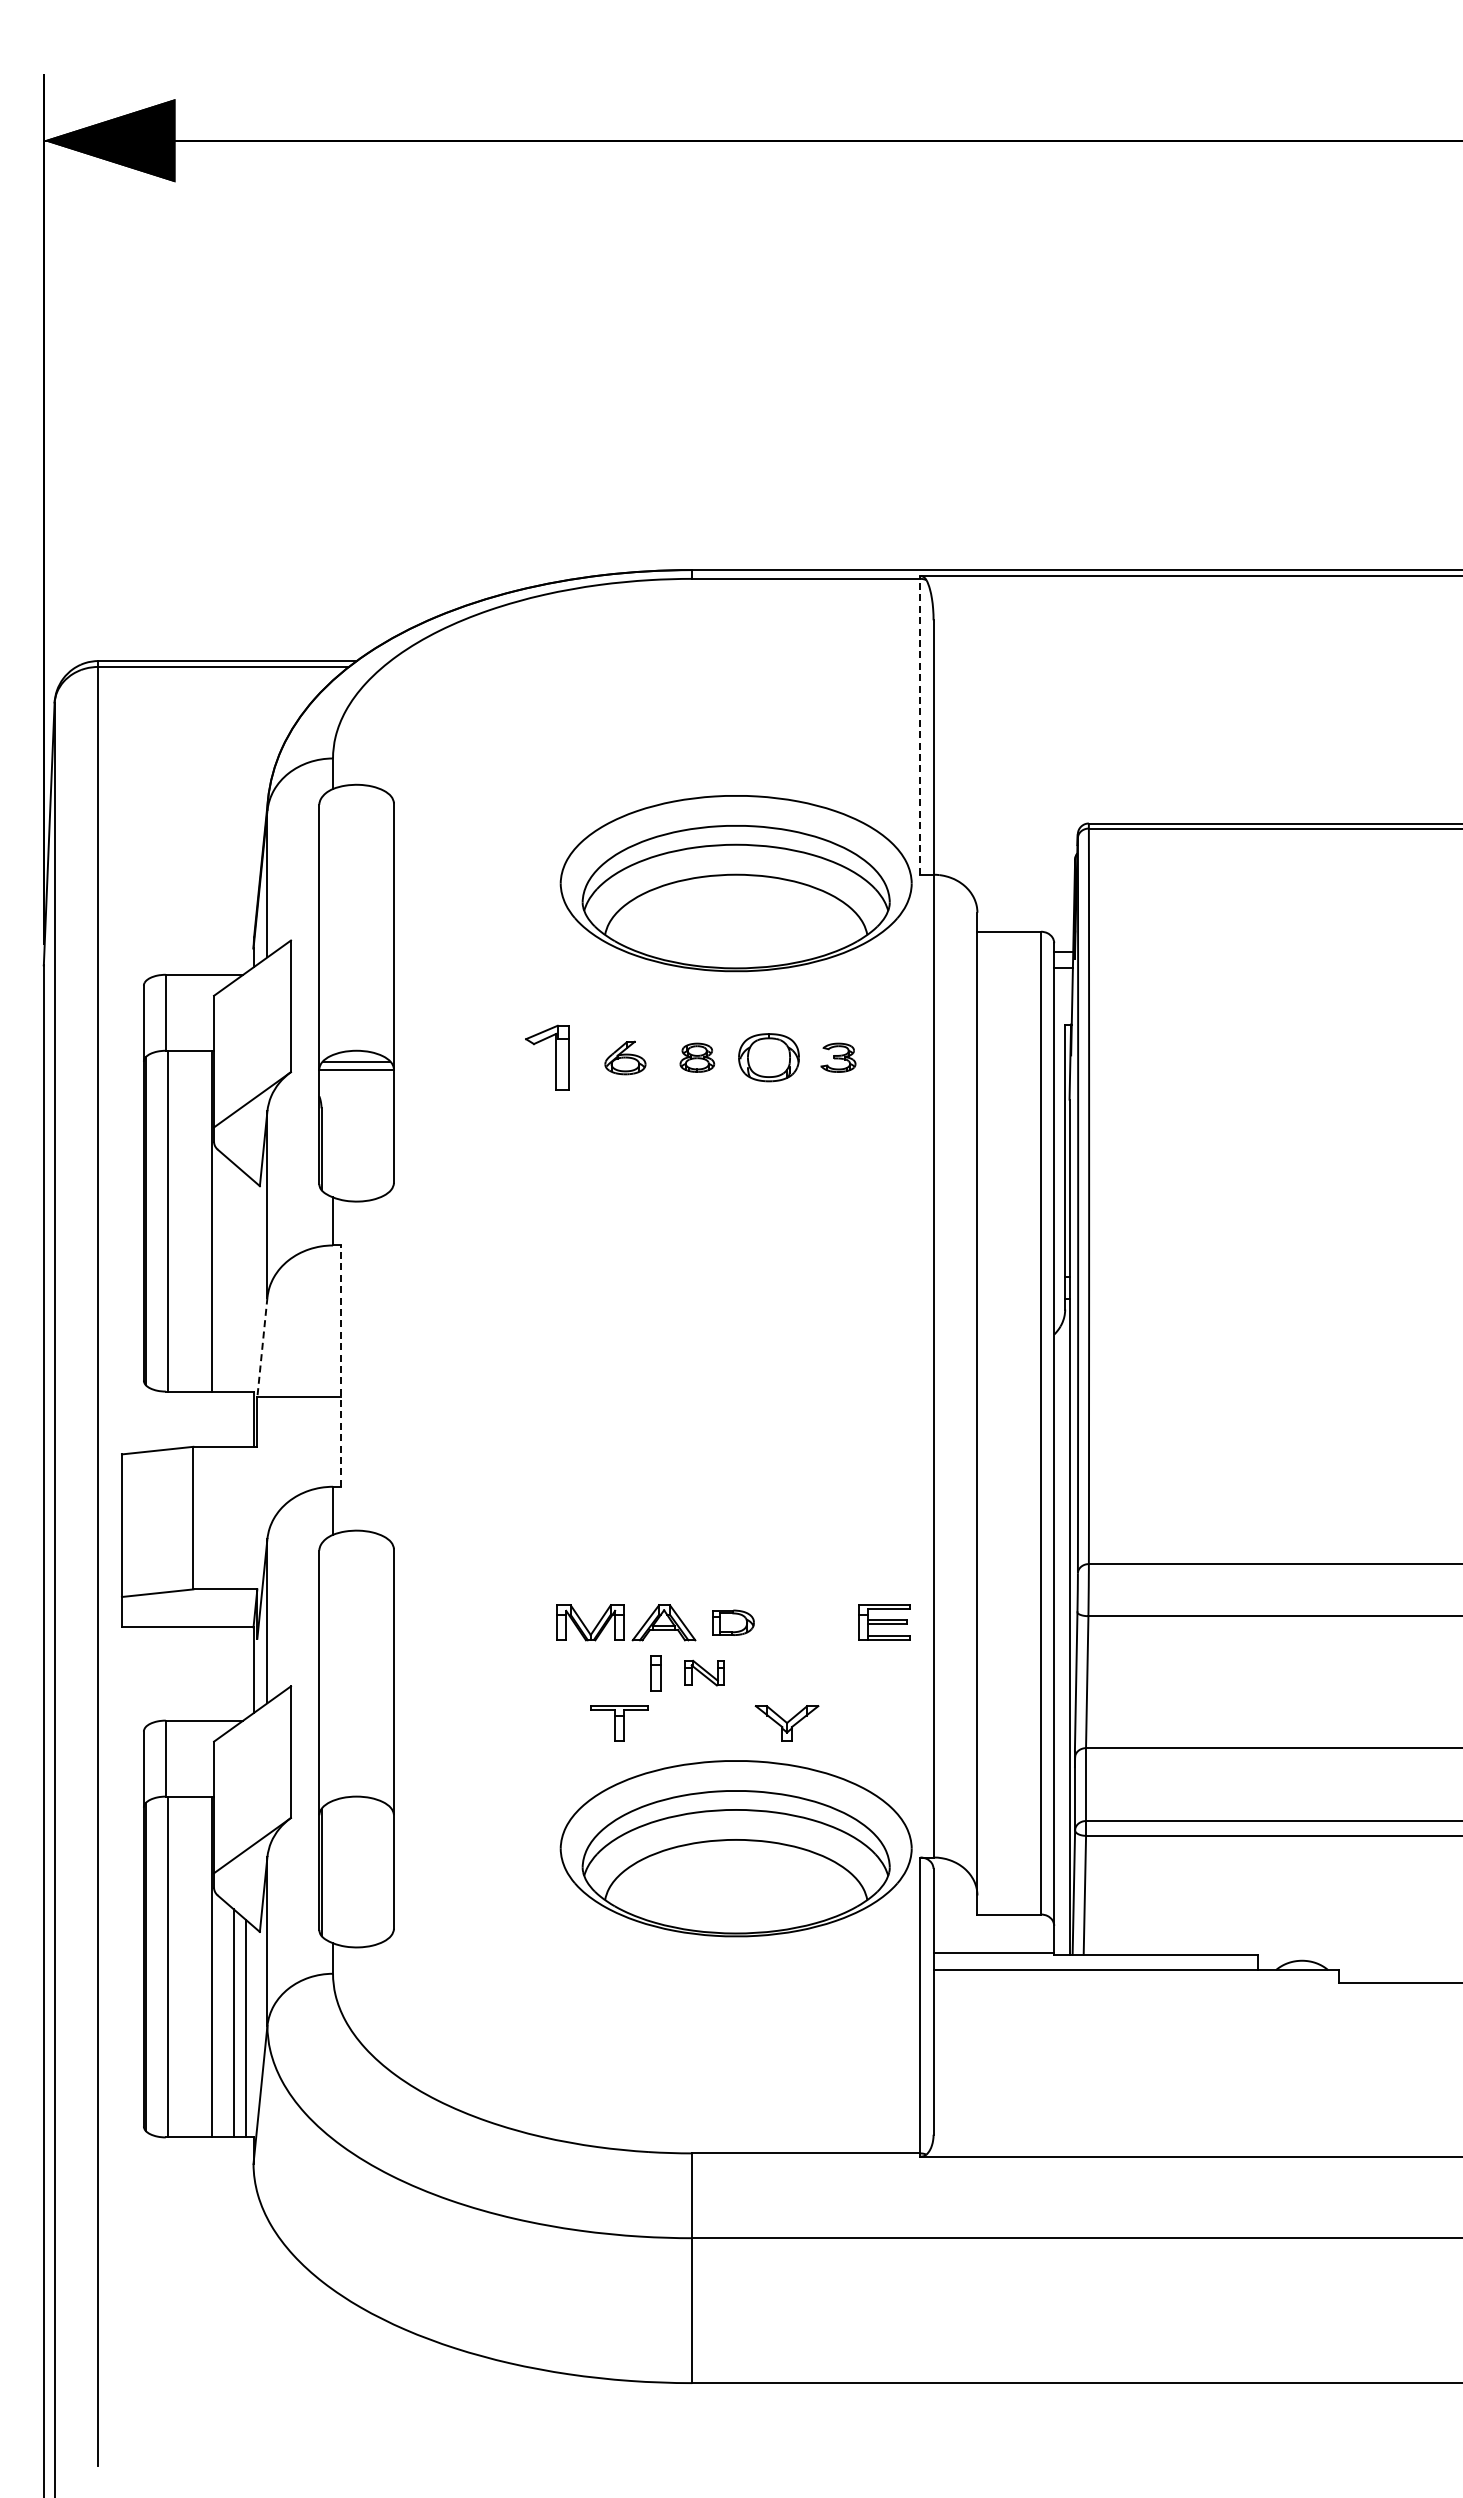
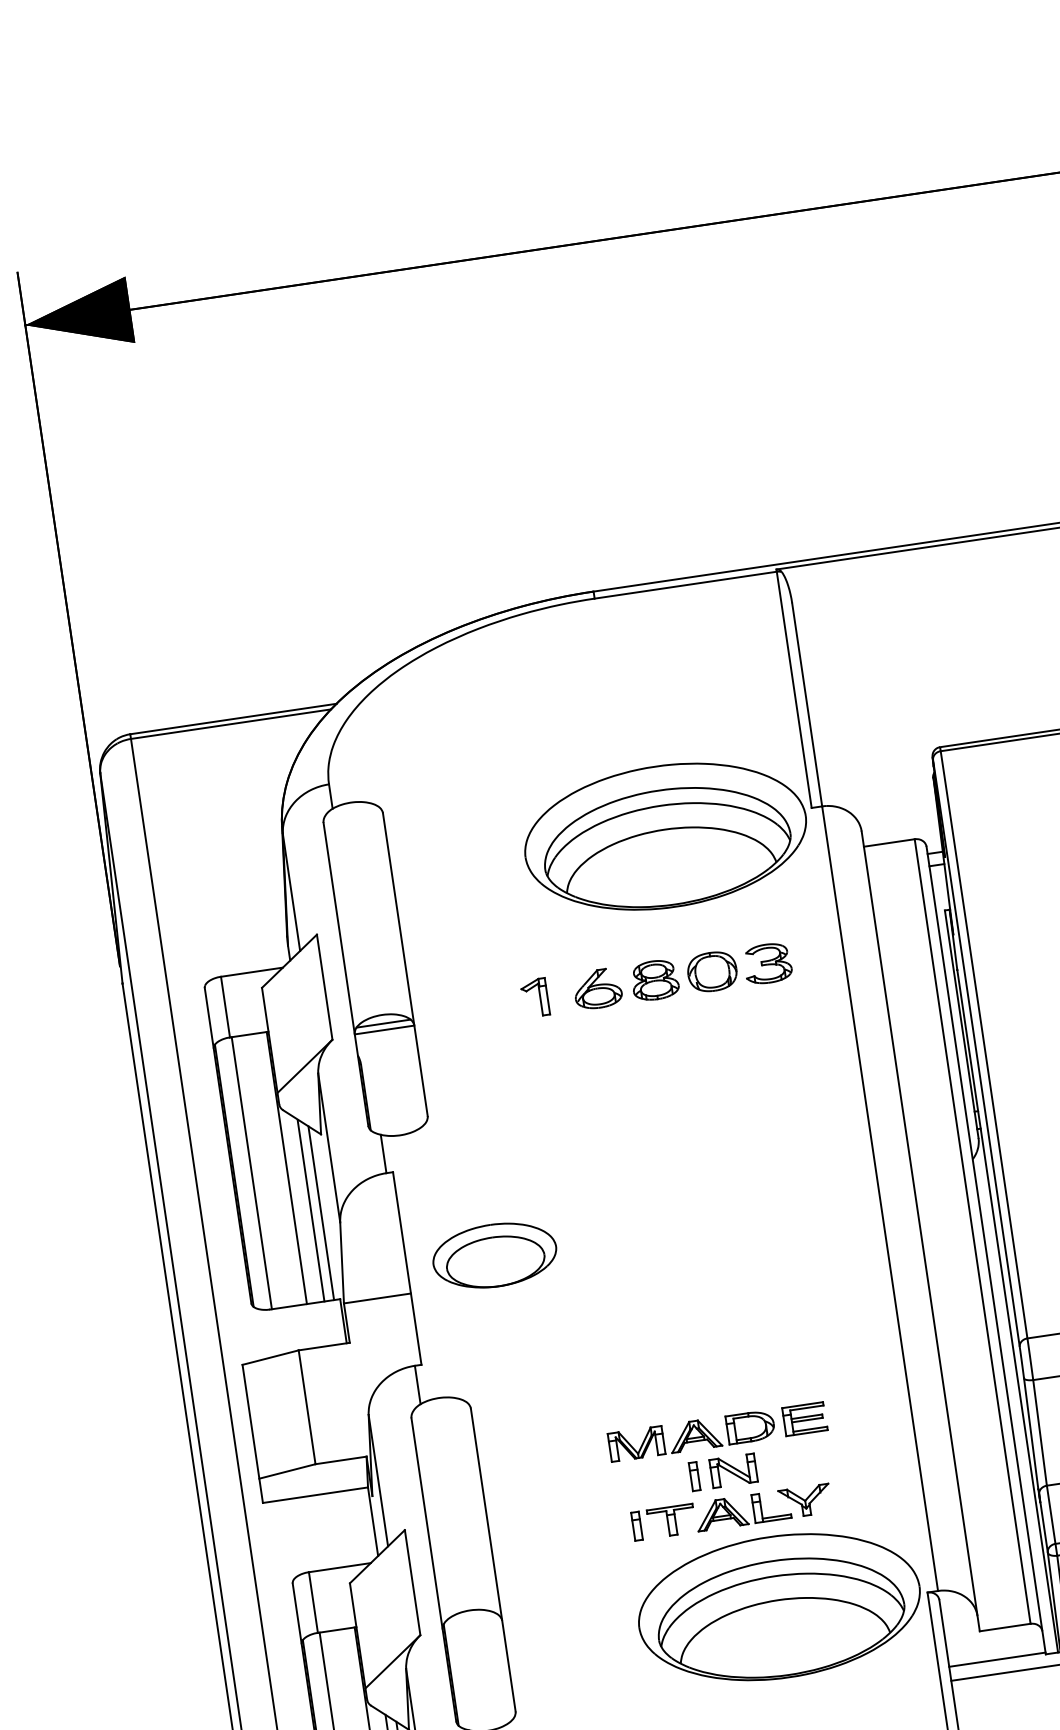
line: (920, 724) -> (794, 687), dashed -> solid
part: (546, 1057) -> (534, 997), size x0.71
part: (625, 1057) -> (597, 988), size x1.43
part: (697, 1057) -> (655, 980), size x1.67
part: (838, 1057) -> (767, 963), size x1.67
line: (233, 1277) -> (310, 1210), added
line: (245, 1282) -> (320, 1213), added
line: (262, 1347) -> (342, 1262), dashed -> solid
part: (450, 1365) -> (494, 1255), added
line: (341, 1366) -> (407, 1268), dashed -> solid
part: (733, 1622) -> (750, 1426), size x1.43
part: (884, 1622) -> (804, 1418), moved
part: (704, 1672) -> (733, 1470), size x1.43
part: (576, 1723) -> (637, 1526), added
part: (708, 1723) -> (742, 1510), added

